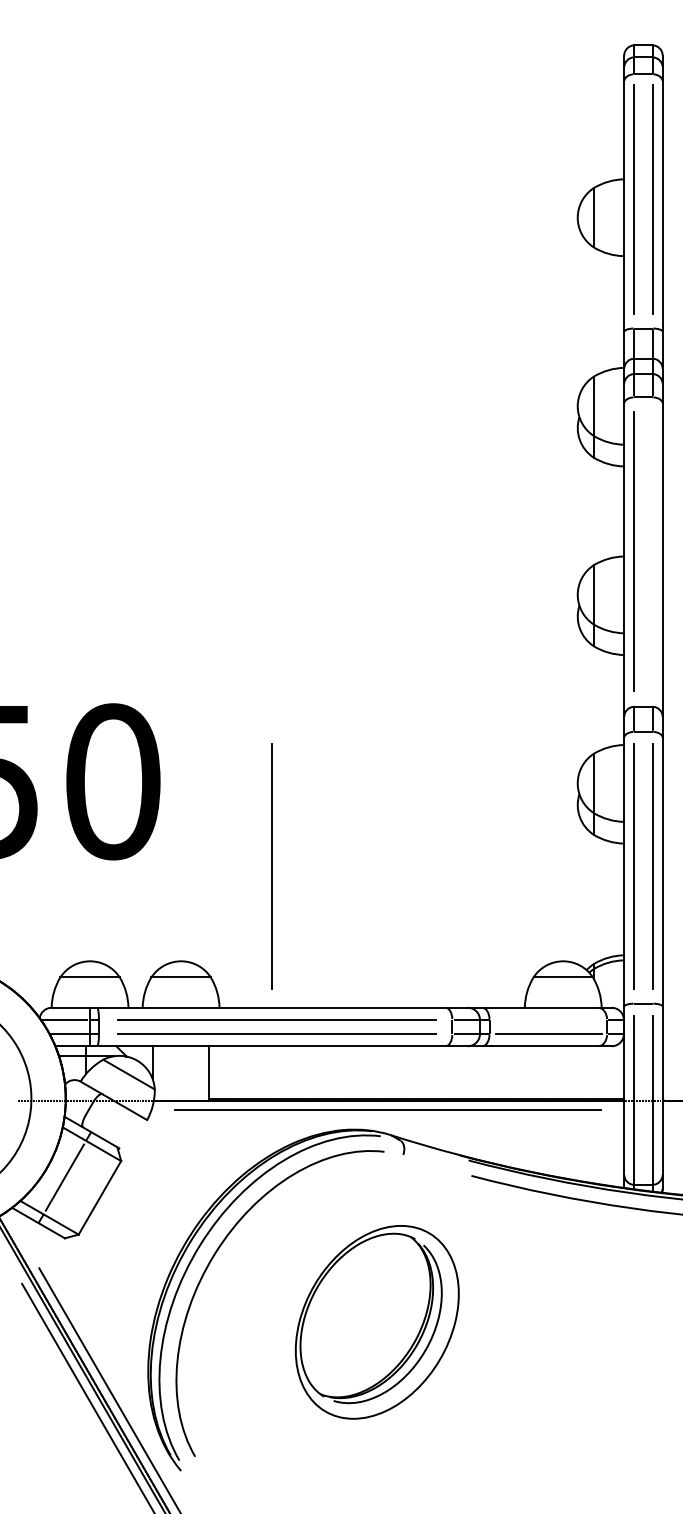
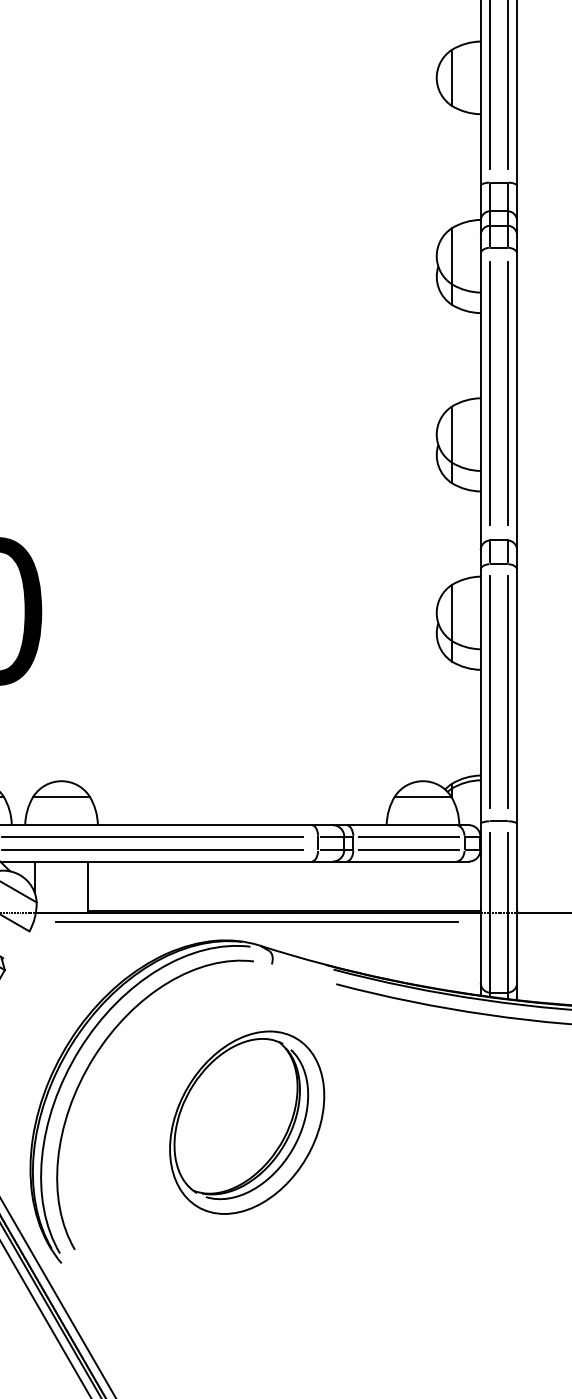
line: (652, 551) -> (507, 393), added
line: (271, 866) -> (147, 691), removed
line: (548, 1019) -> (409, 836), added

